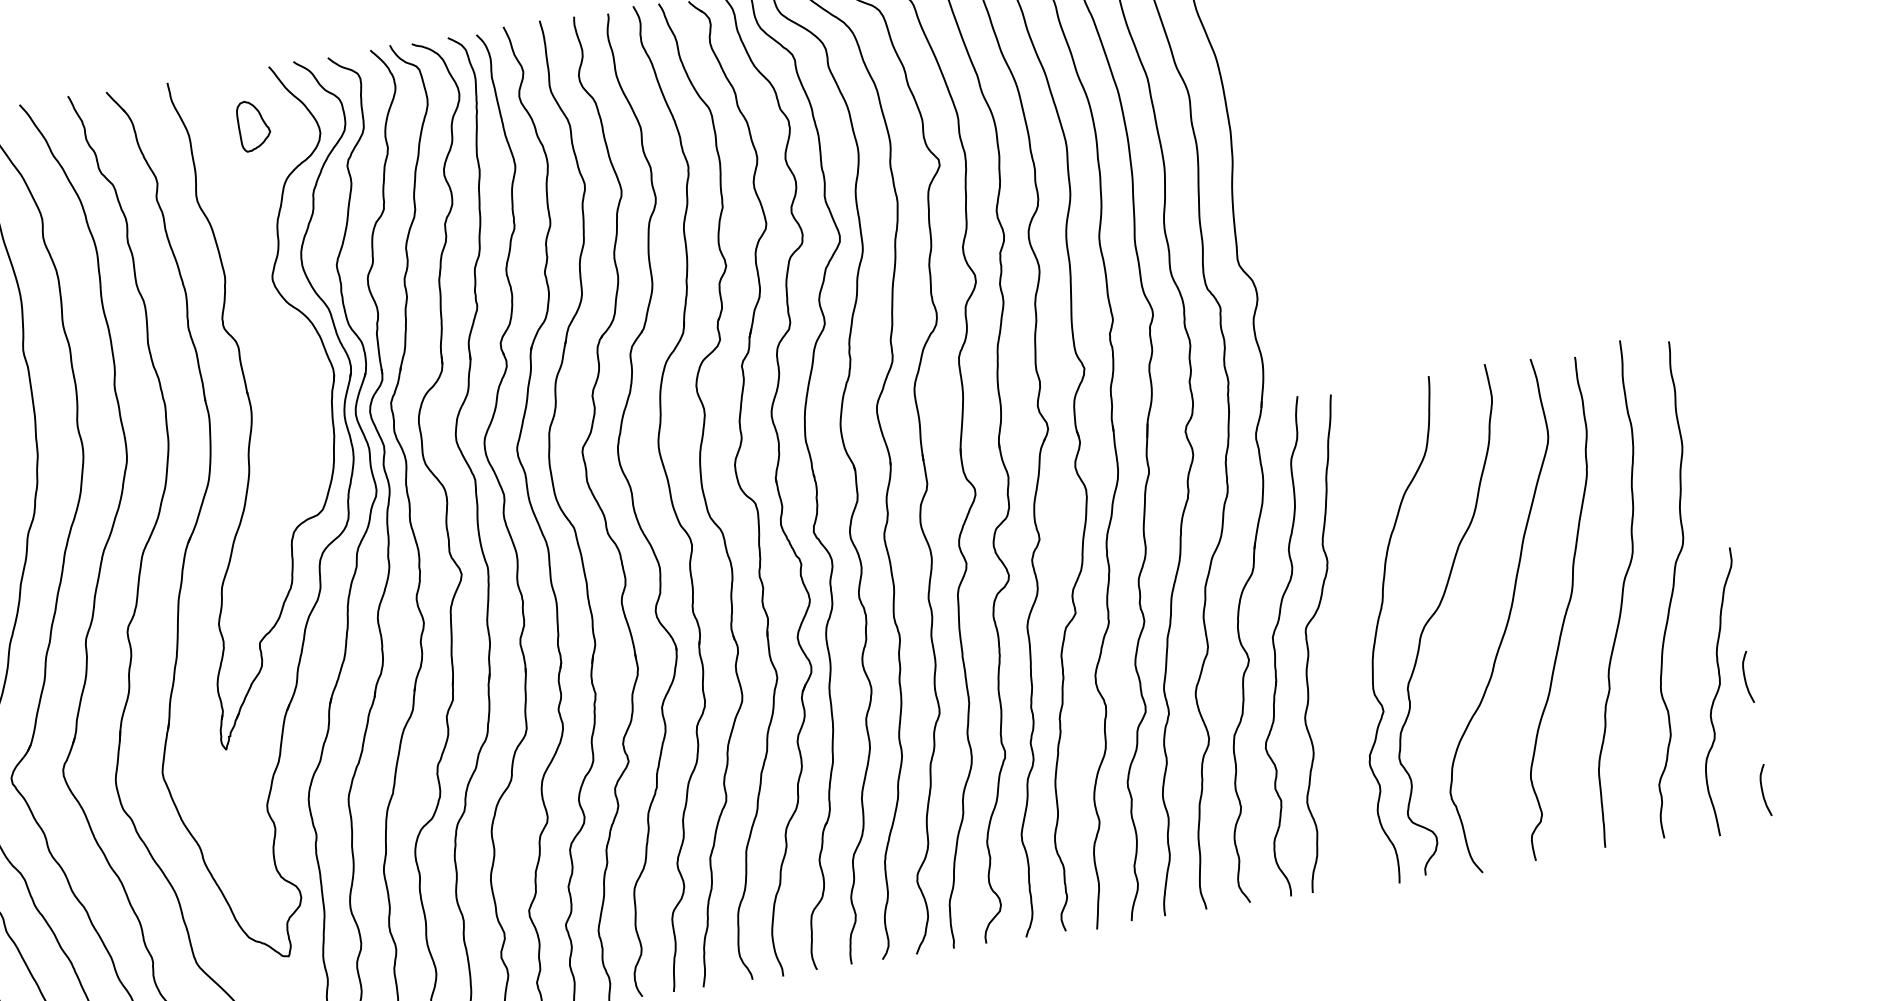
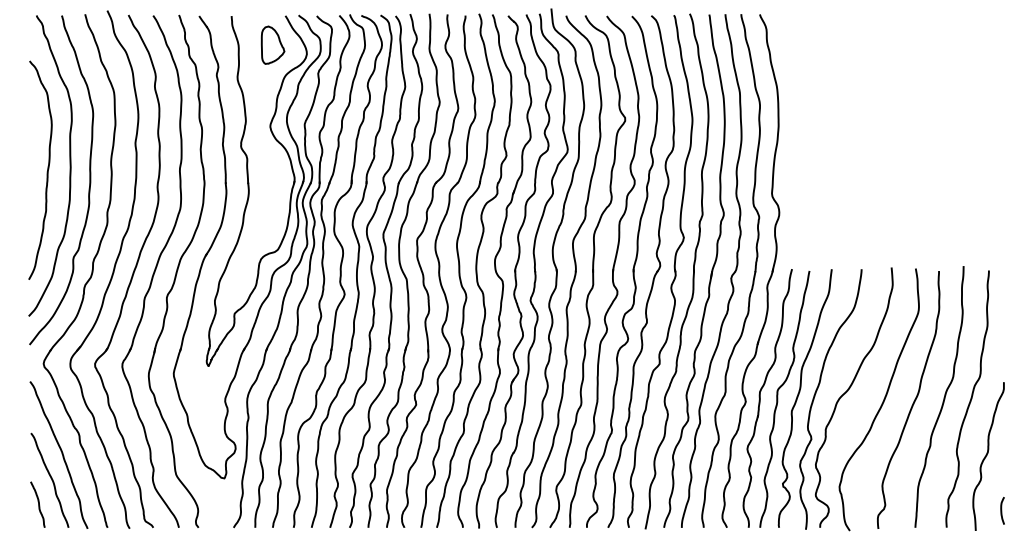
part: (252, 124) -> (272, 44), size x1.43
curve: (1347, 636) -> (798, 397), added
curve: (1746, 676) -> (1002, 450), removed

